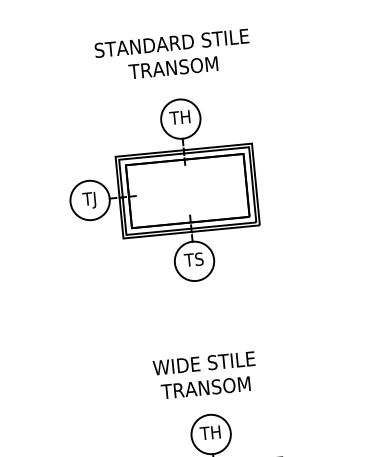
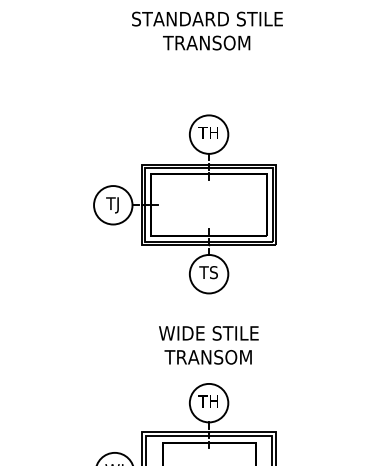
part: (162, 192) -> (184, 204), moved

